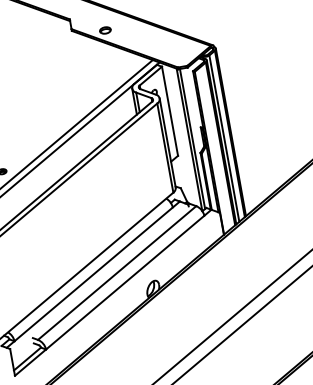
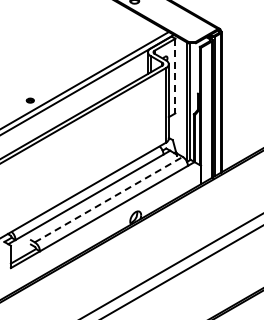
line: (170, 111) -> (175, 76), solid -> dashed
line: (117, 272) -> (109, 199), solid -> dashed

